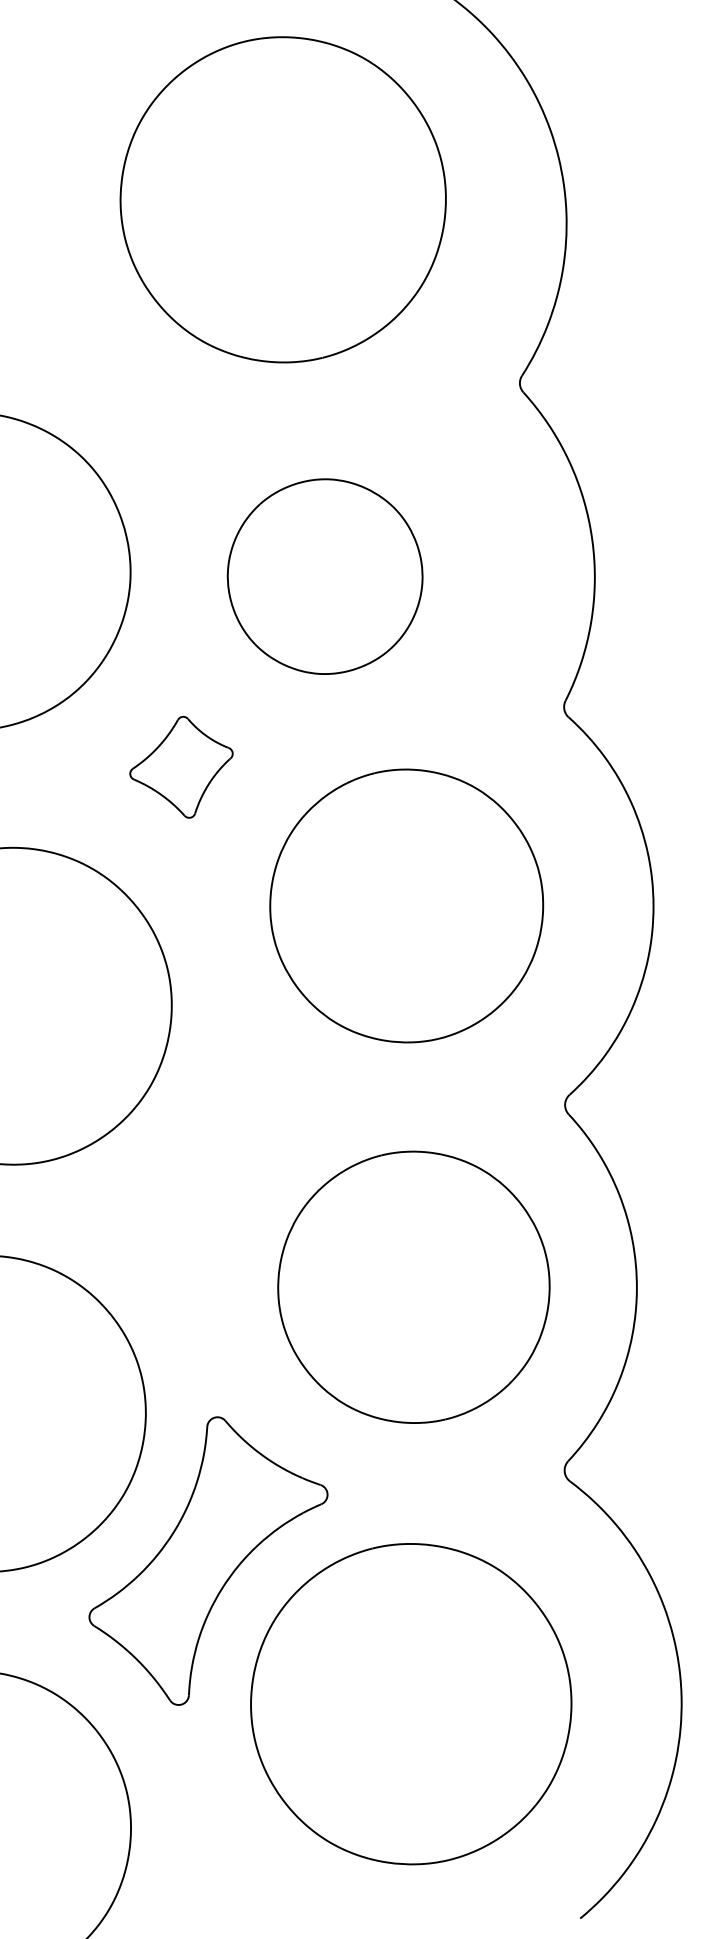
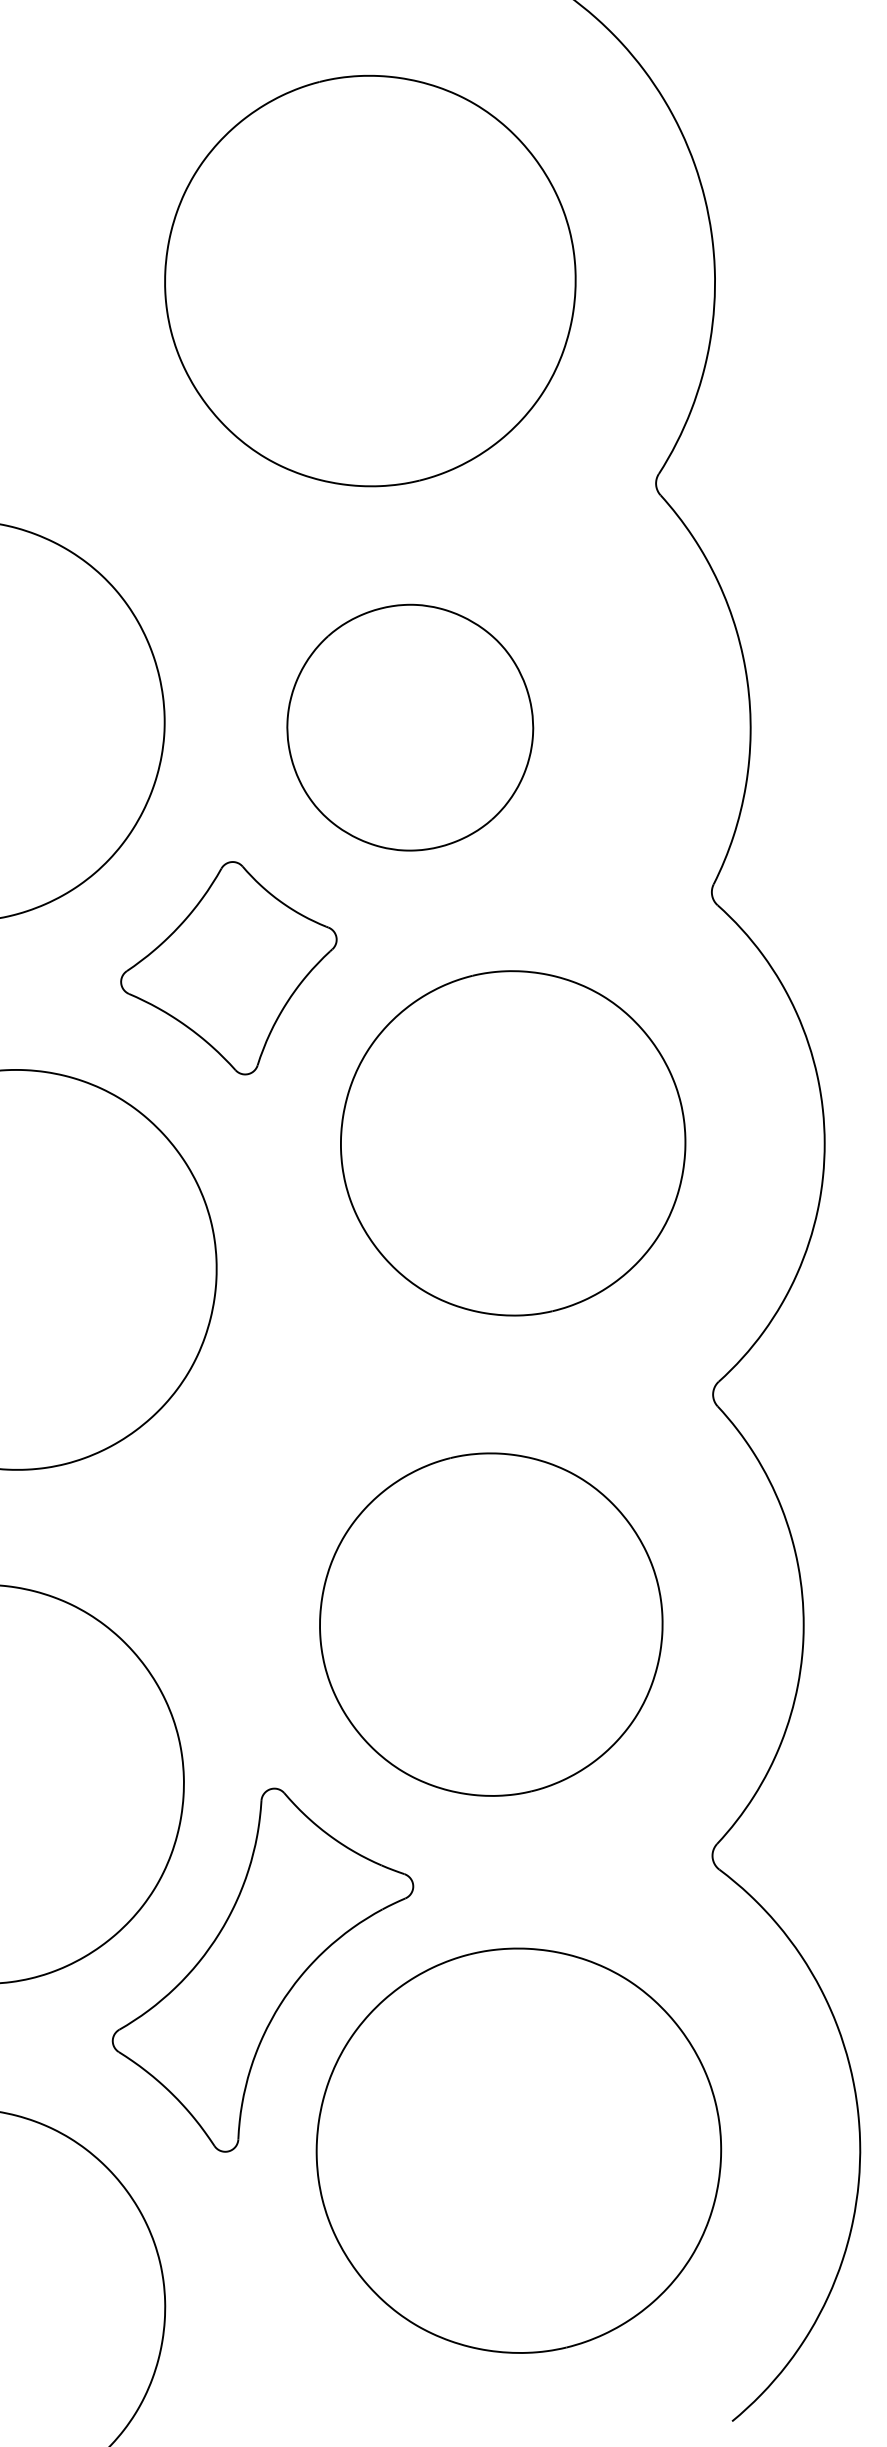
part: (283, 200) -> (370, 281), moved
part: (181, 767) -> (228, 968), size x1.67
part: (414, 1287) -> (491, 1624), moved

